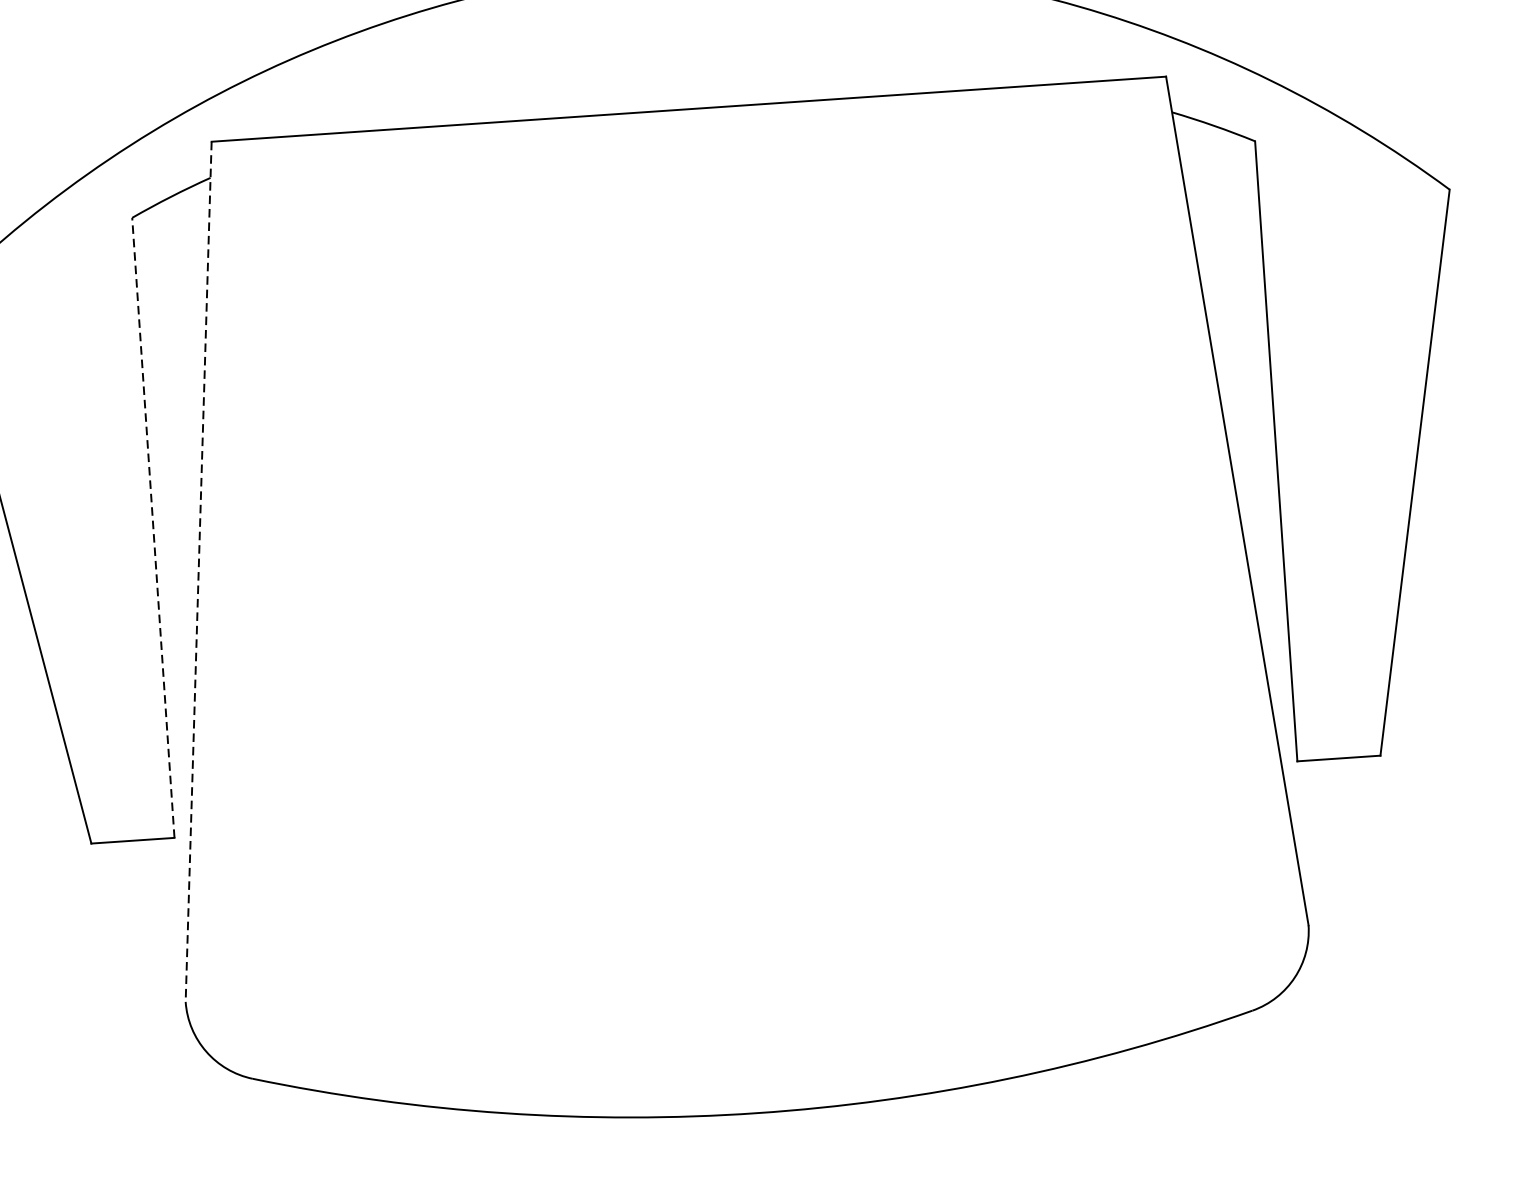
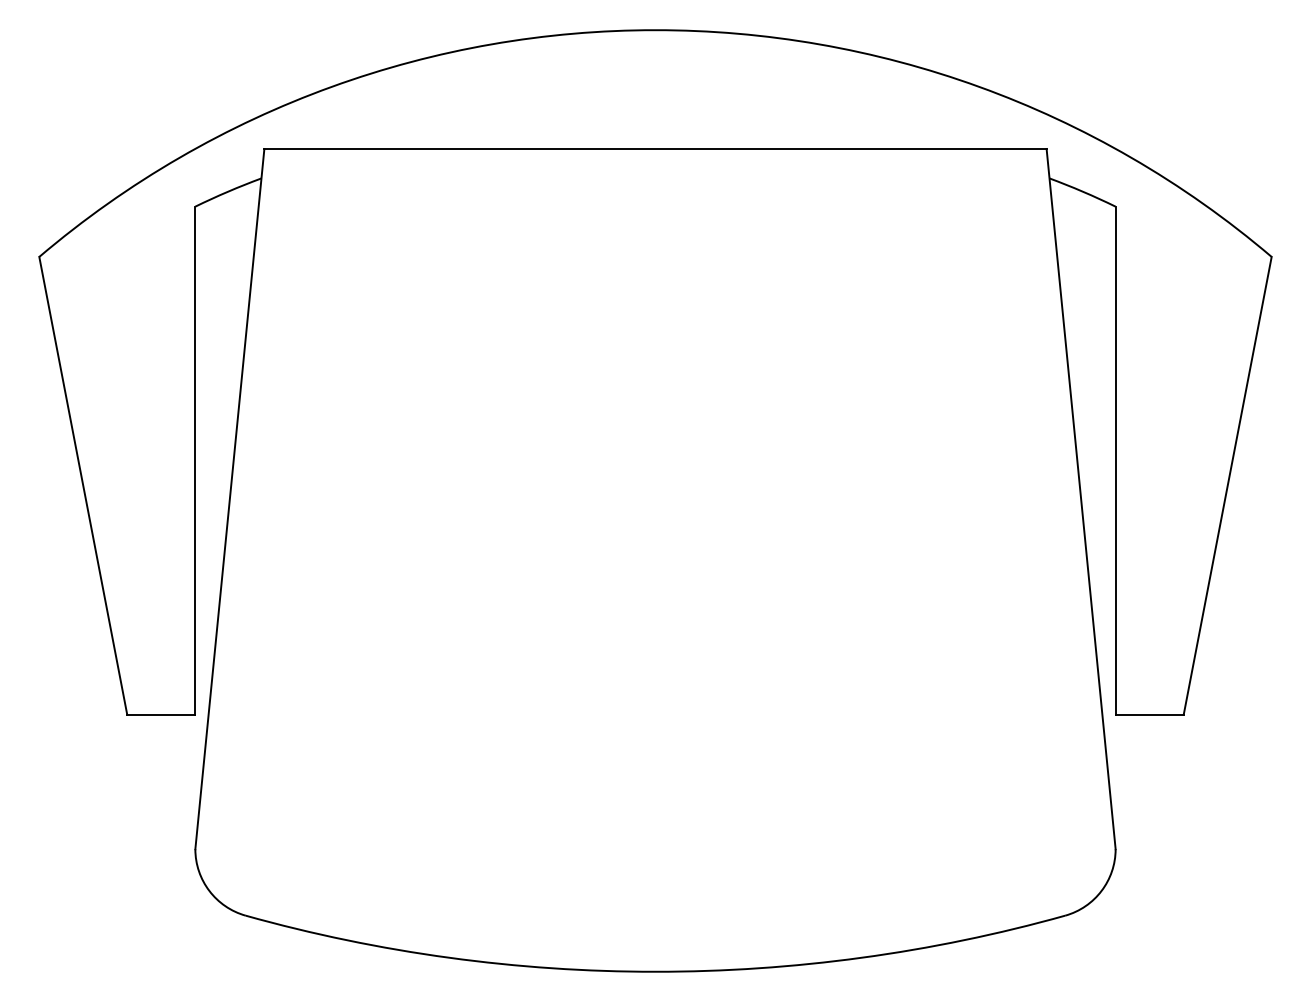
line: (153, 527) -> (195, 460), dashed -> solid
line: (198, 572) -> (229, 499), dashed -> solid

